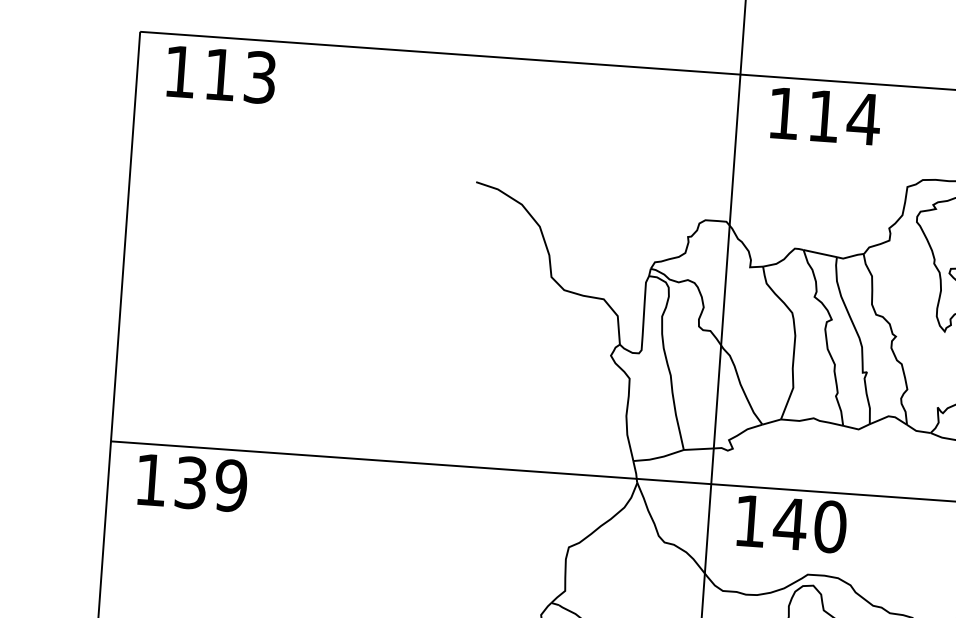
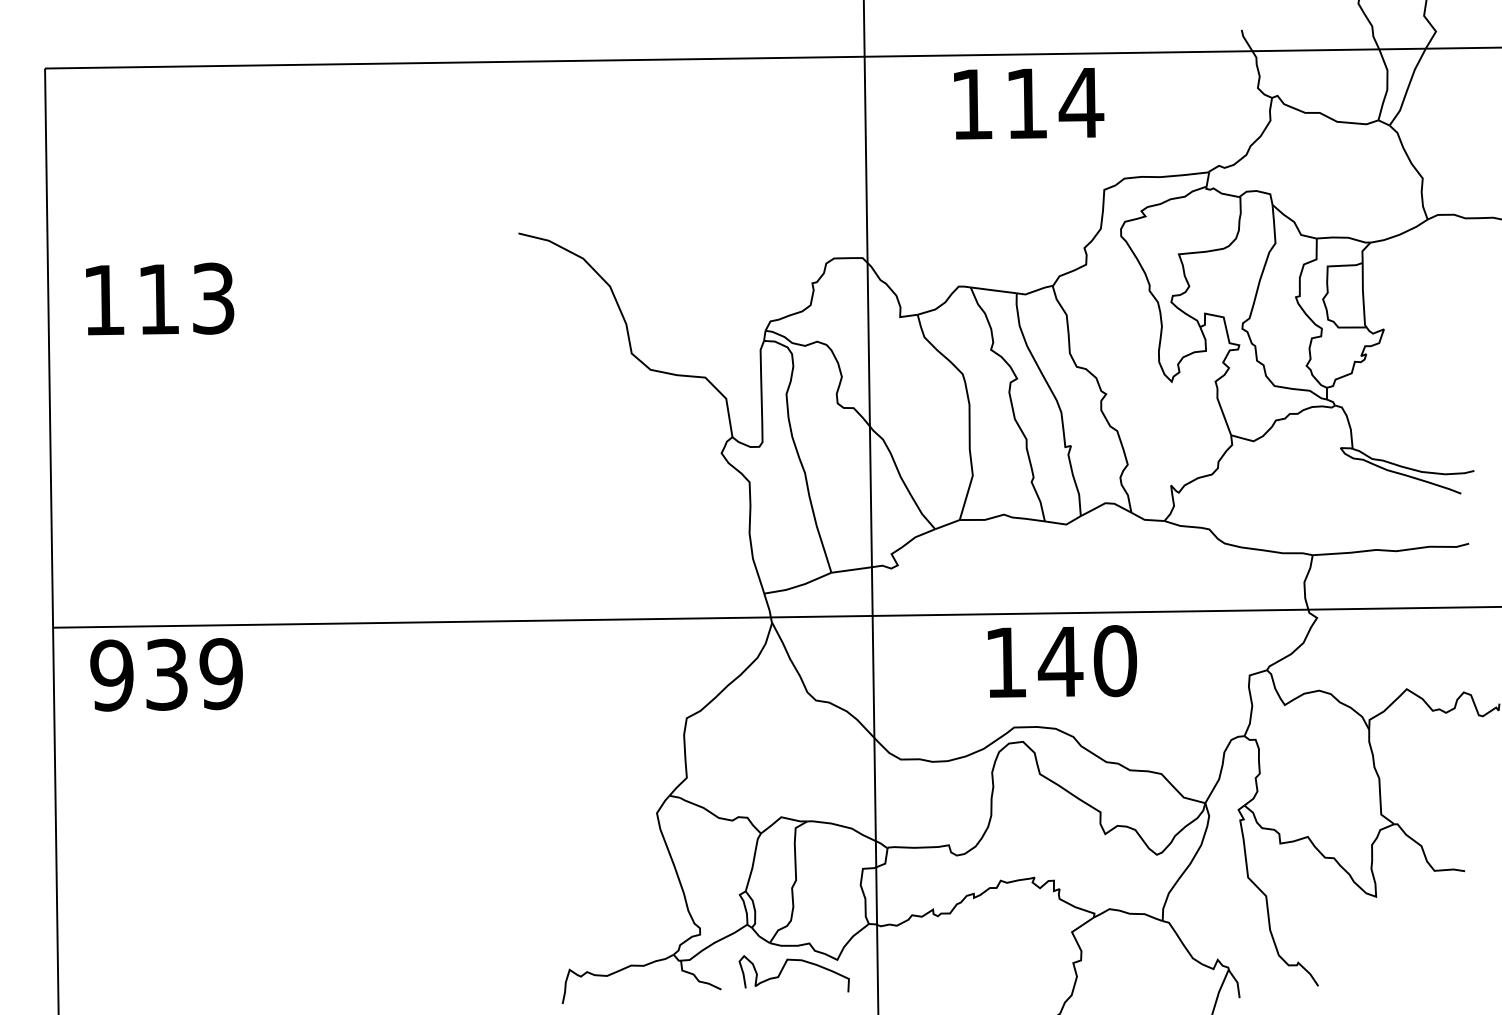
text: (221, 74) -> (160, 298), moved
text: (825, 116) -> (1029, 103), moved
text: (150, 479) -> (111, 675), 139 -> 939
text: (791, 523) -> (1062, 661), moved

